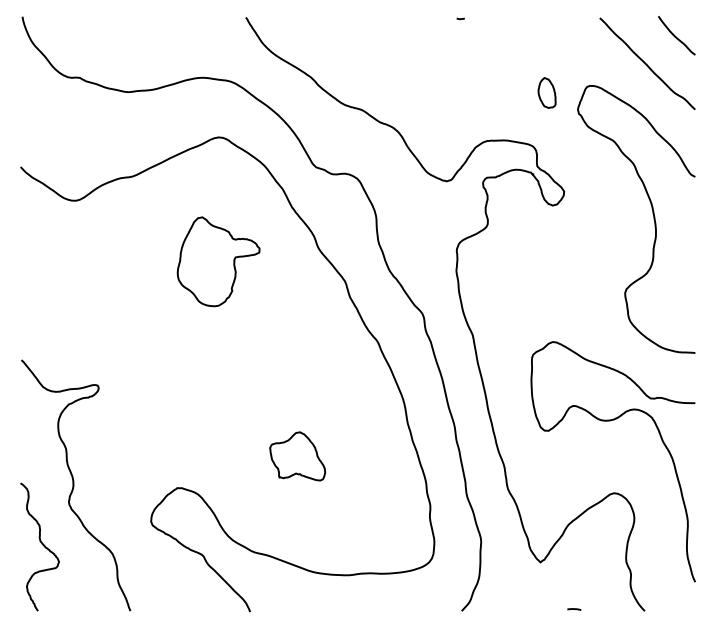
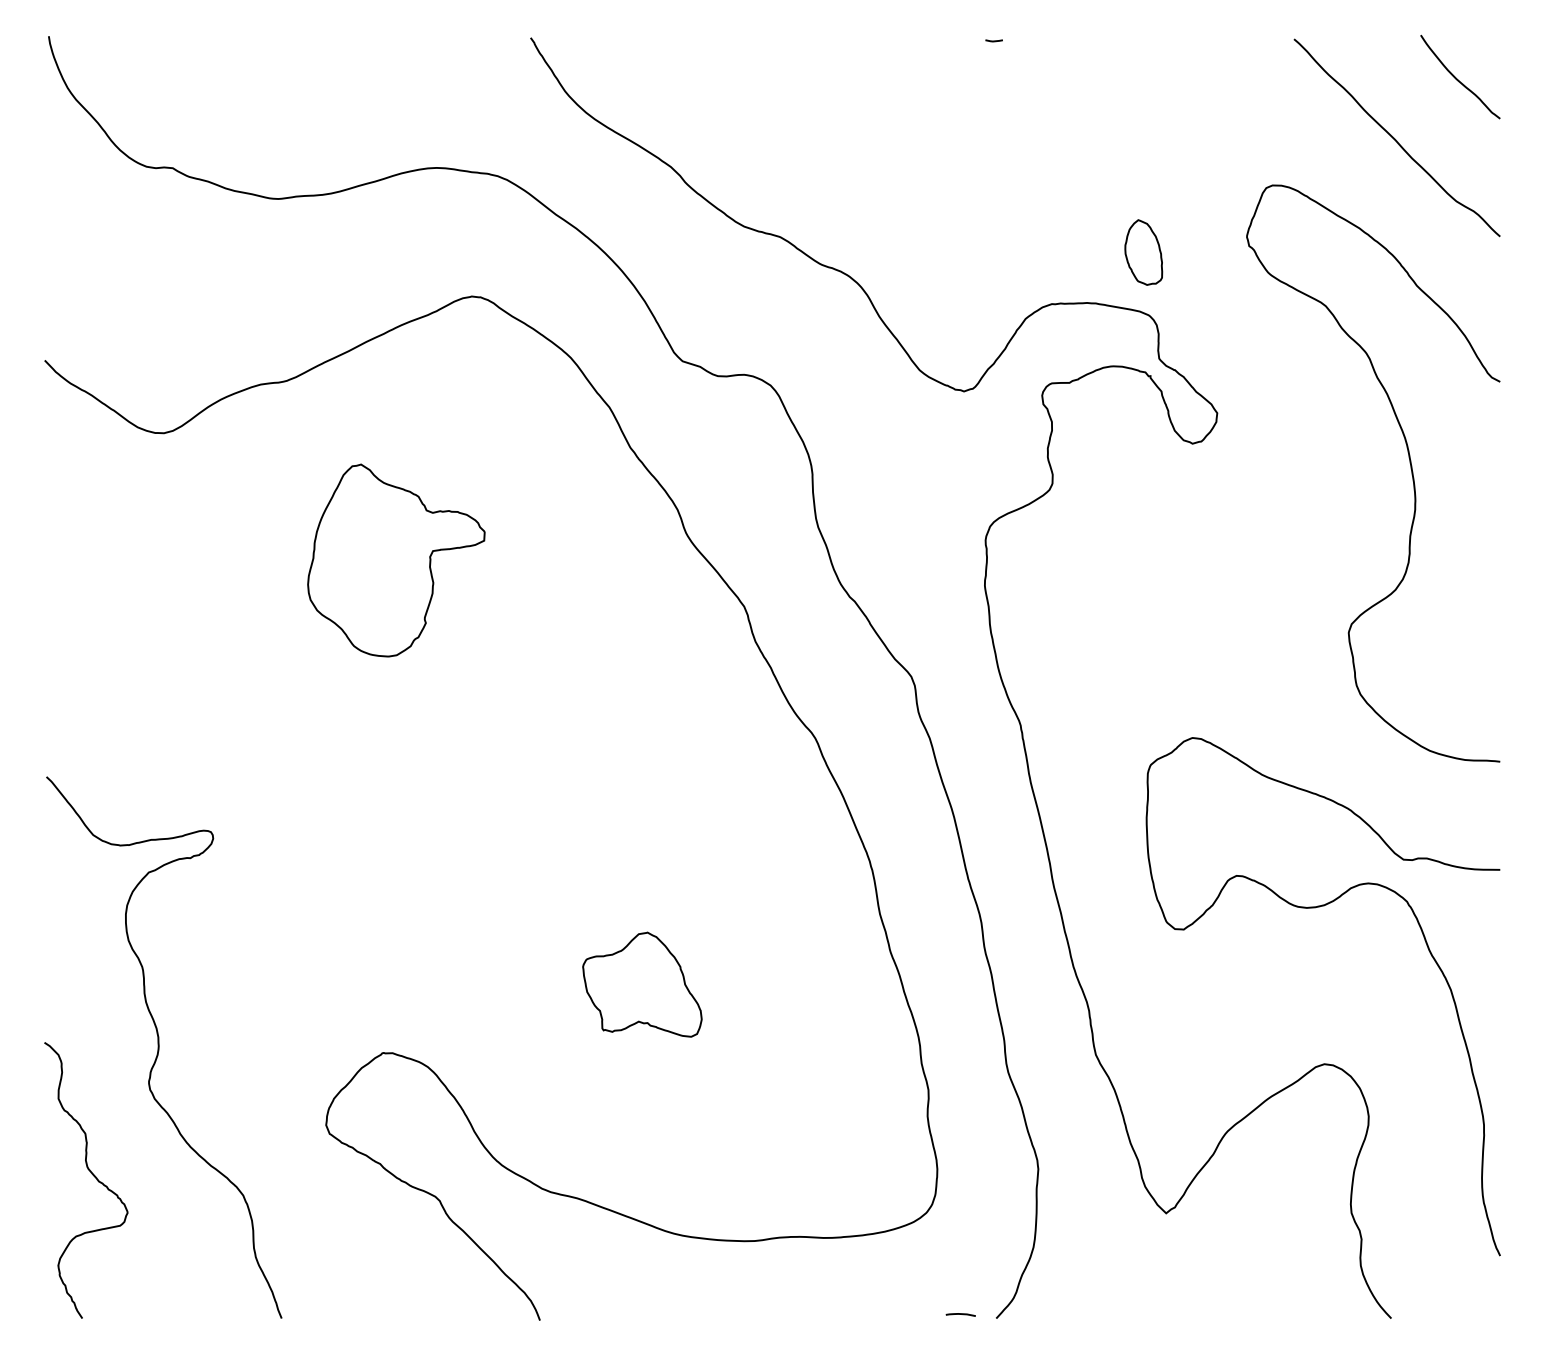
part: (546, 92) -> (1142, 251), moved
part: (218, 261) -> (396, 559), moved
line: (574, 609) -> (961, 1314), moved

